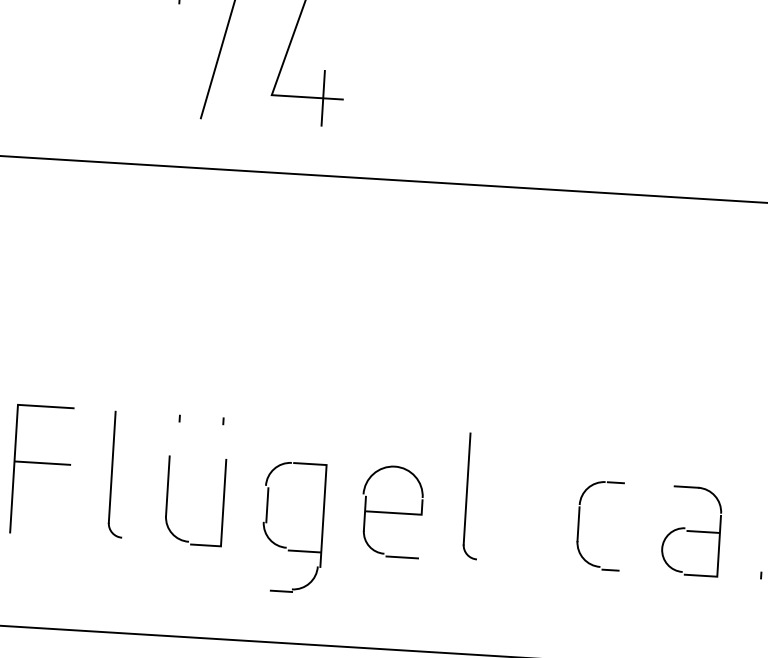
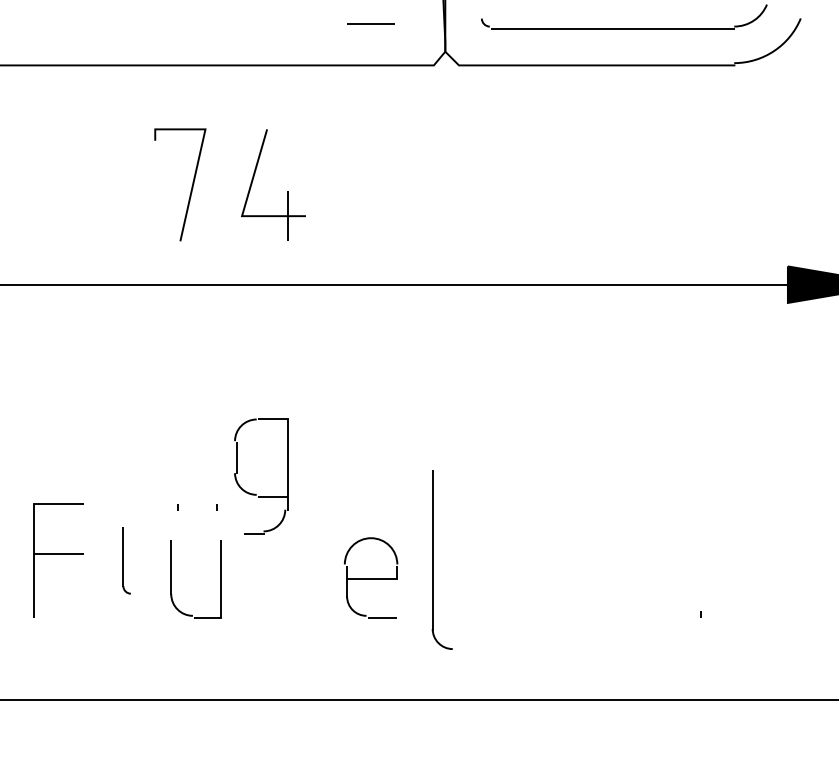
part: (117, 474) -> (126, 560), size x0.6
part: (472, 496) -> (441, 560), size x1.6
part: (579, 523) -> (537, 578), removed
part: (692, 530) -> (637, 578), removed
part: (285, 546) -> (255, 493), moved

